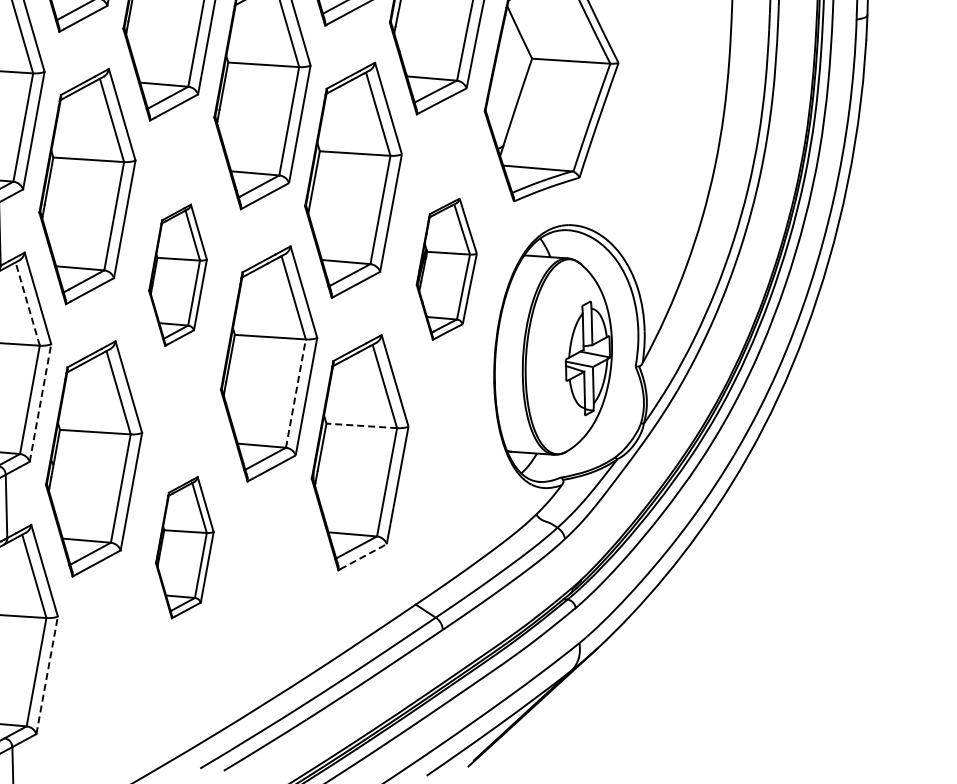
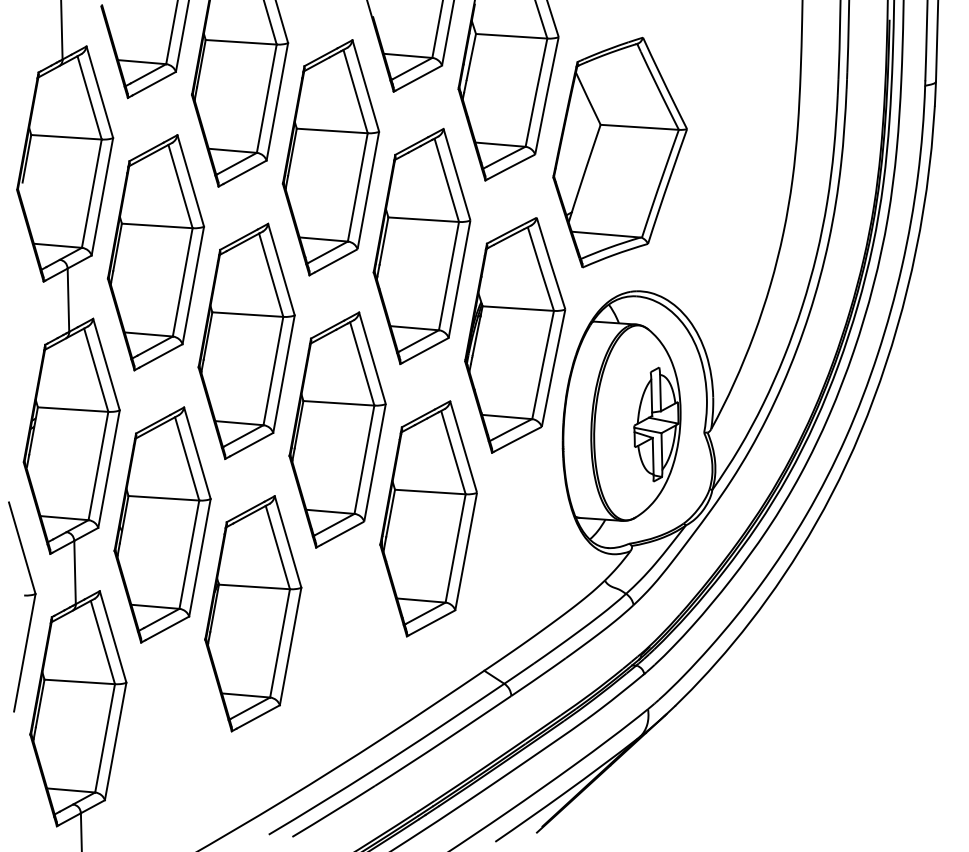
part: (446, 269) -> (515, 335), size x1.67
part: (177, 275) -> (246, 341), size x1.67
line: (27, 303) -> (96, 369), dashed -> solid
line: (295, 393) -> (364, 459), dashed -> solid
line: (40, 403) -> (109, 469), dashed -> solid
line: (360, 426) -> (429, 492), dashed -> solid
part: (184, 547) -> (253, 613), size x1.67
line: (363, 556) -> (432, 622), dashed -> solid
line: (46, 675) -> (115, 741), dashed -> solid

